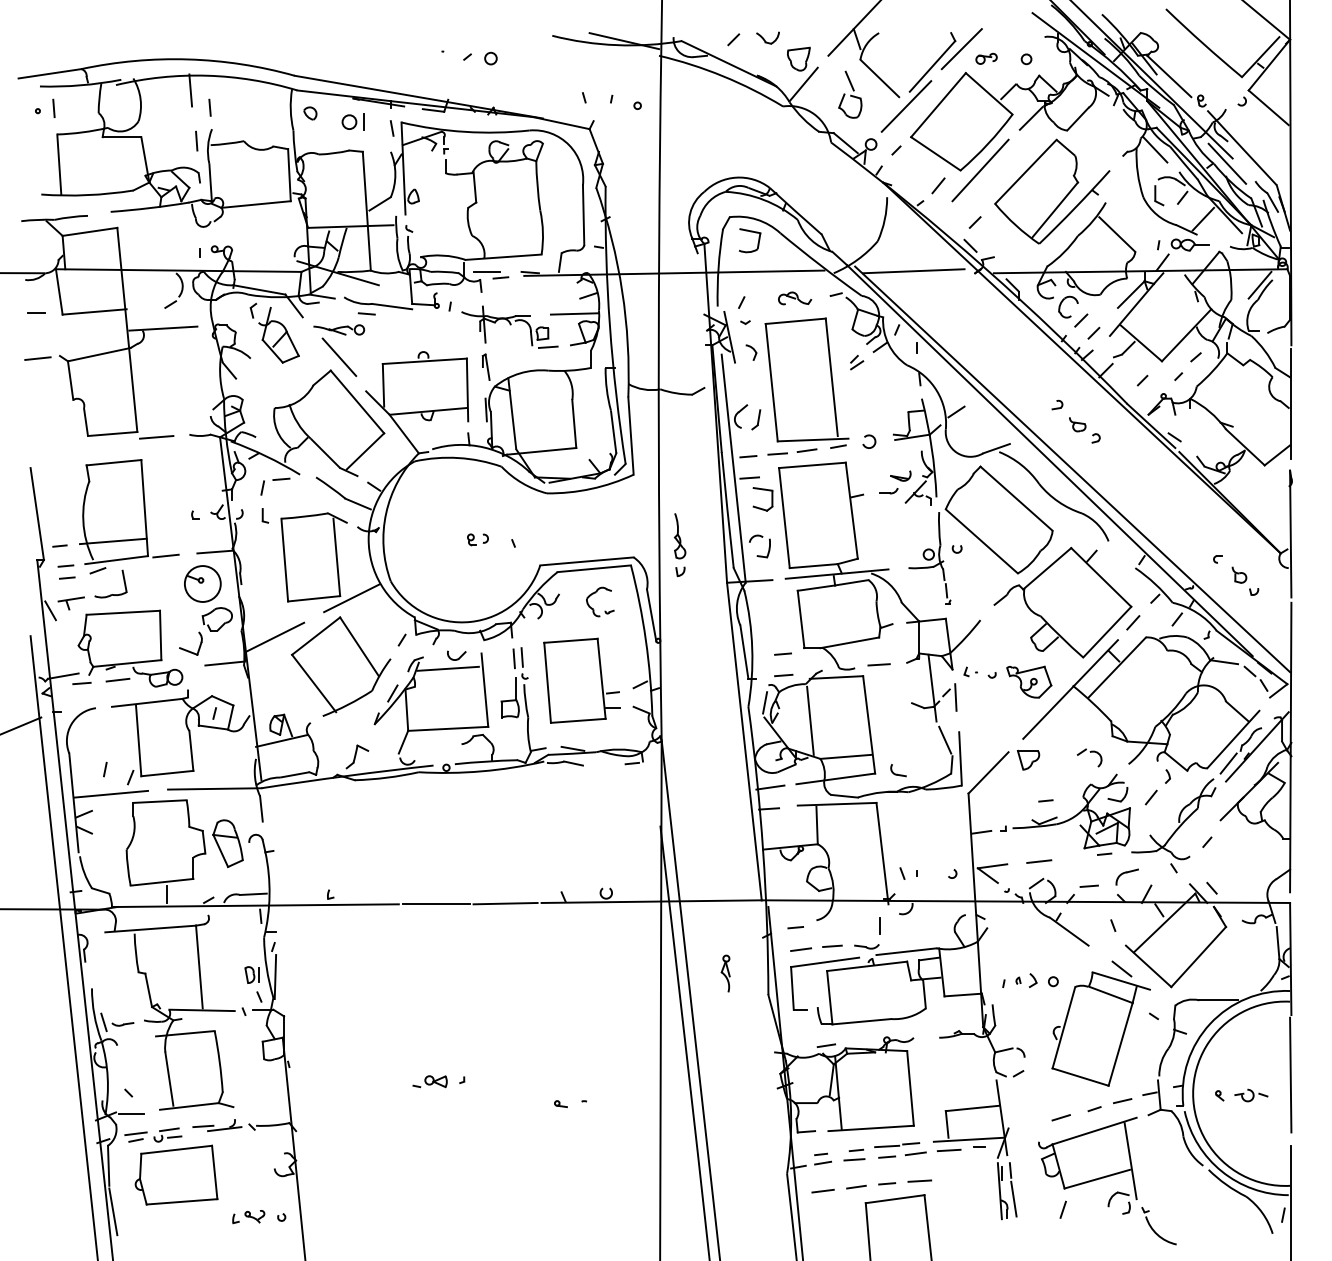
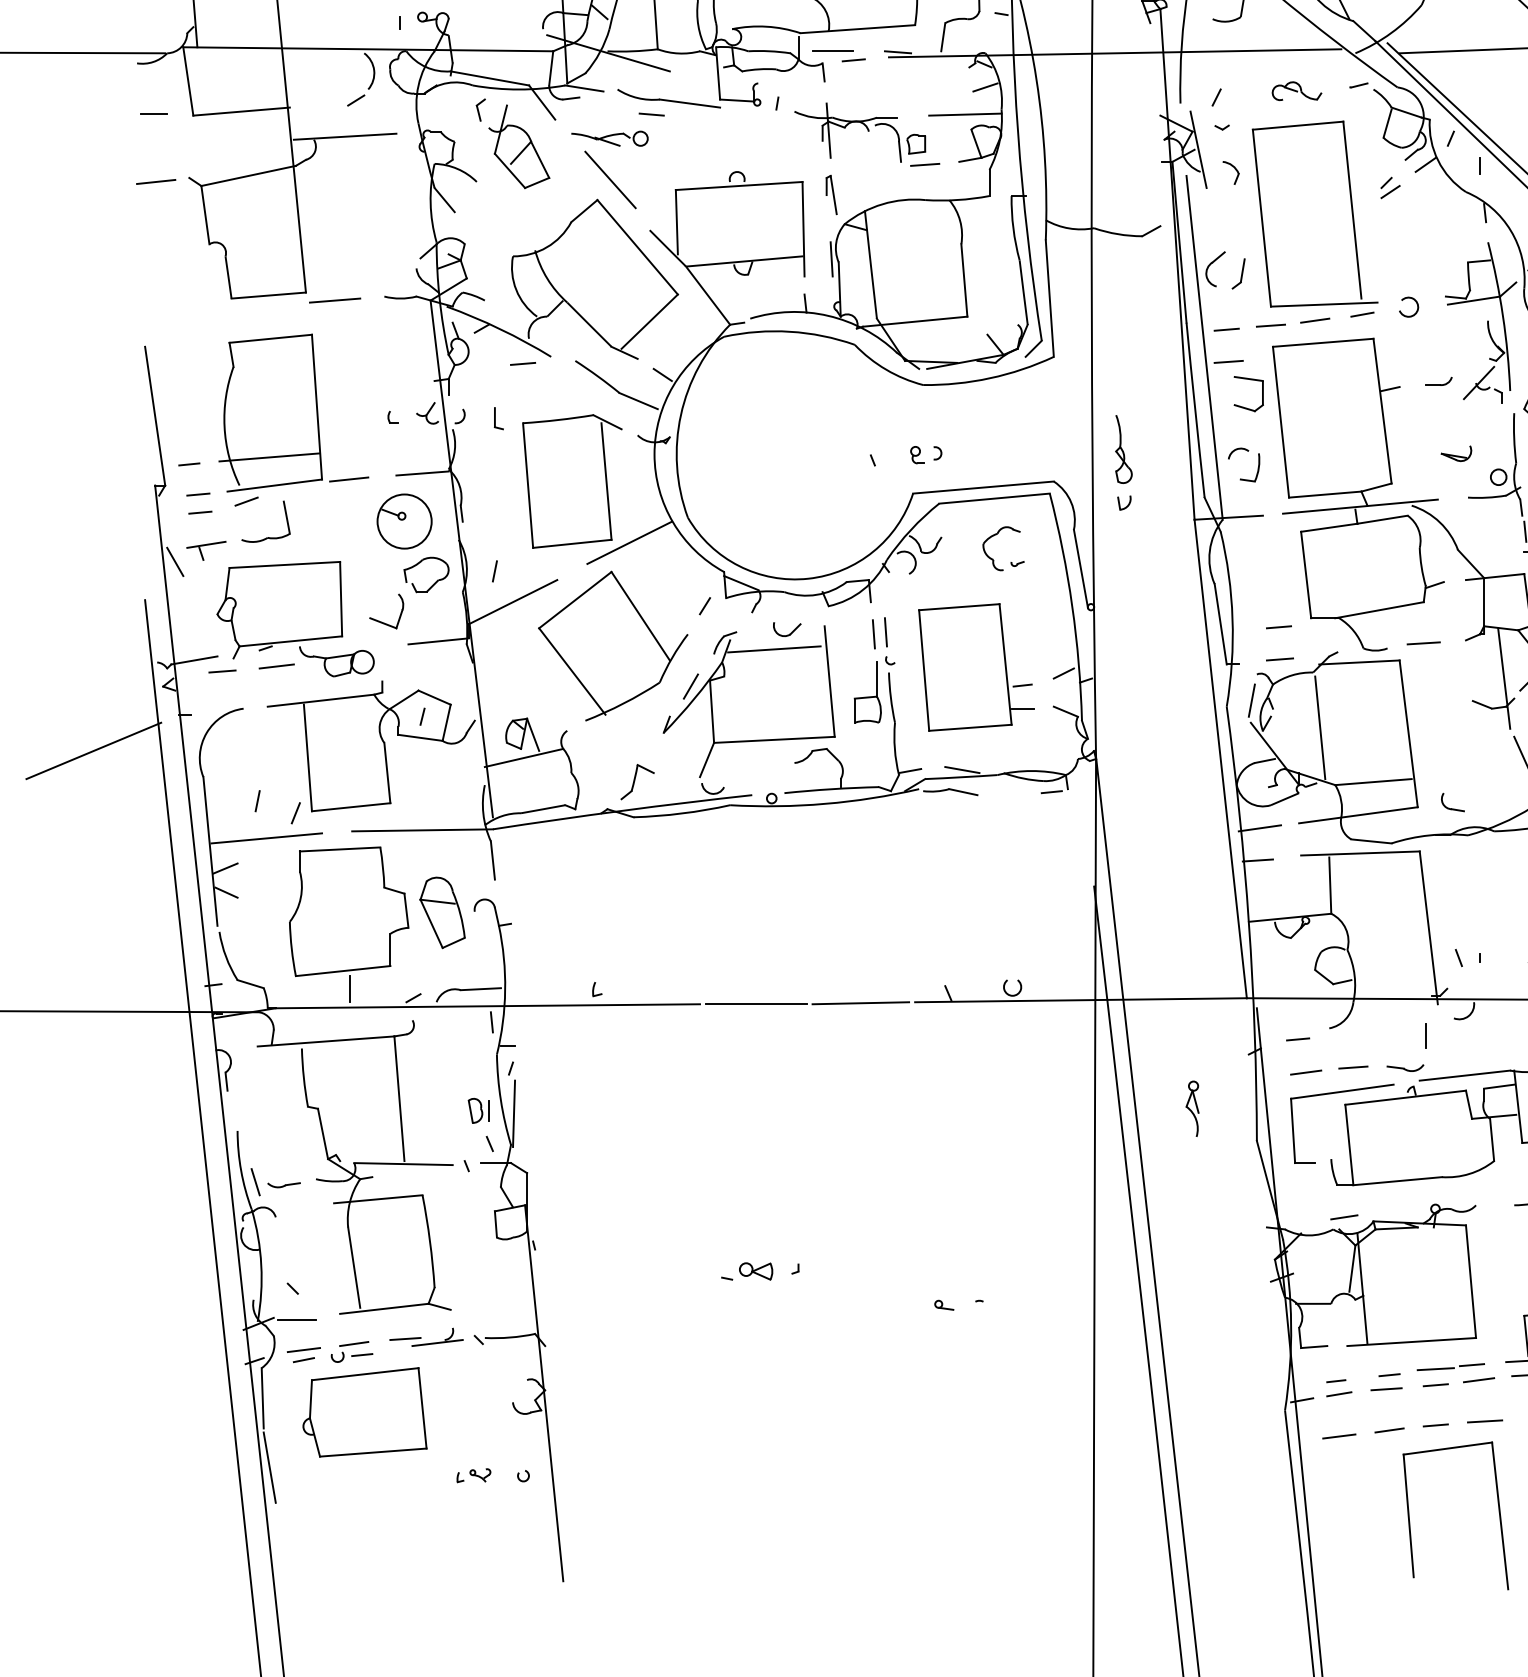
part: (900, 475) -> (1455, 453), moved
line: (262, 487) -> (494, 570), moved
part: (477, 539) -> (925, 454), moved
part: (248, 1217) -> (473, 1476), size x0.7

